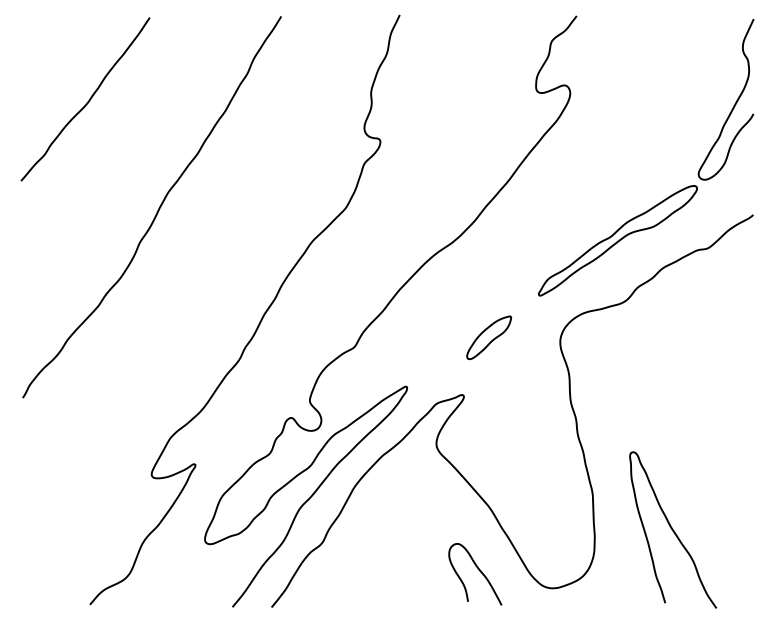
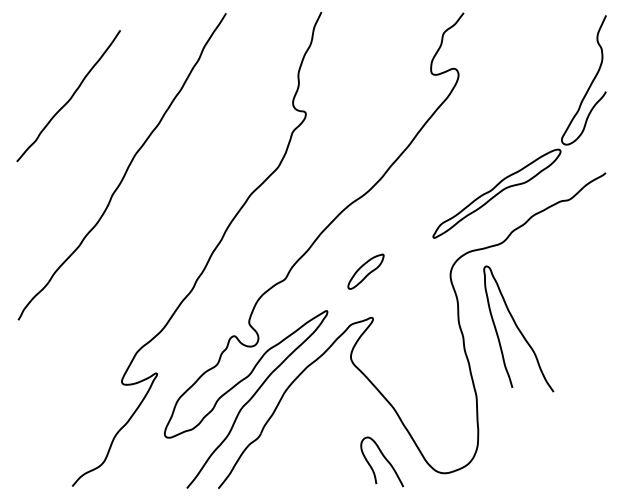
curve: (87, 101) -> (70, 97), moved
part: (489, 337) -> (366, 271), moved
curve: (673, 529) -> (519, 328), moved

